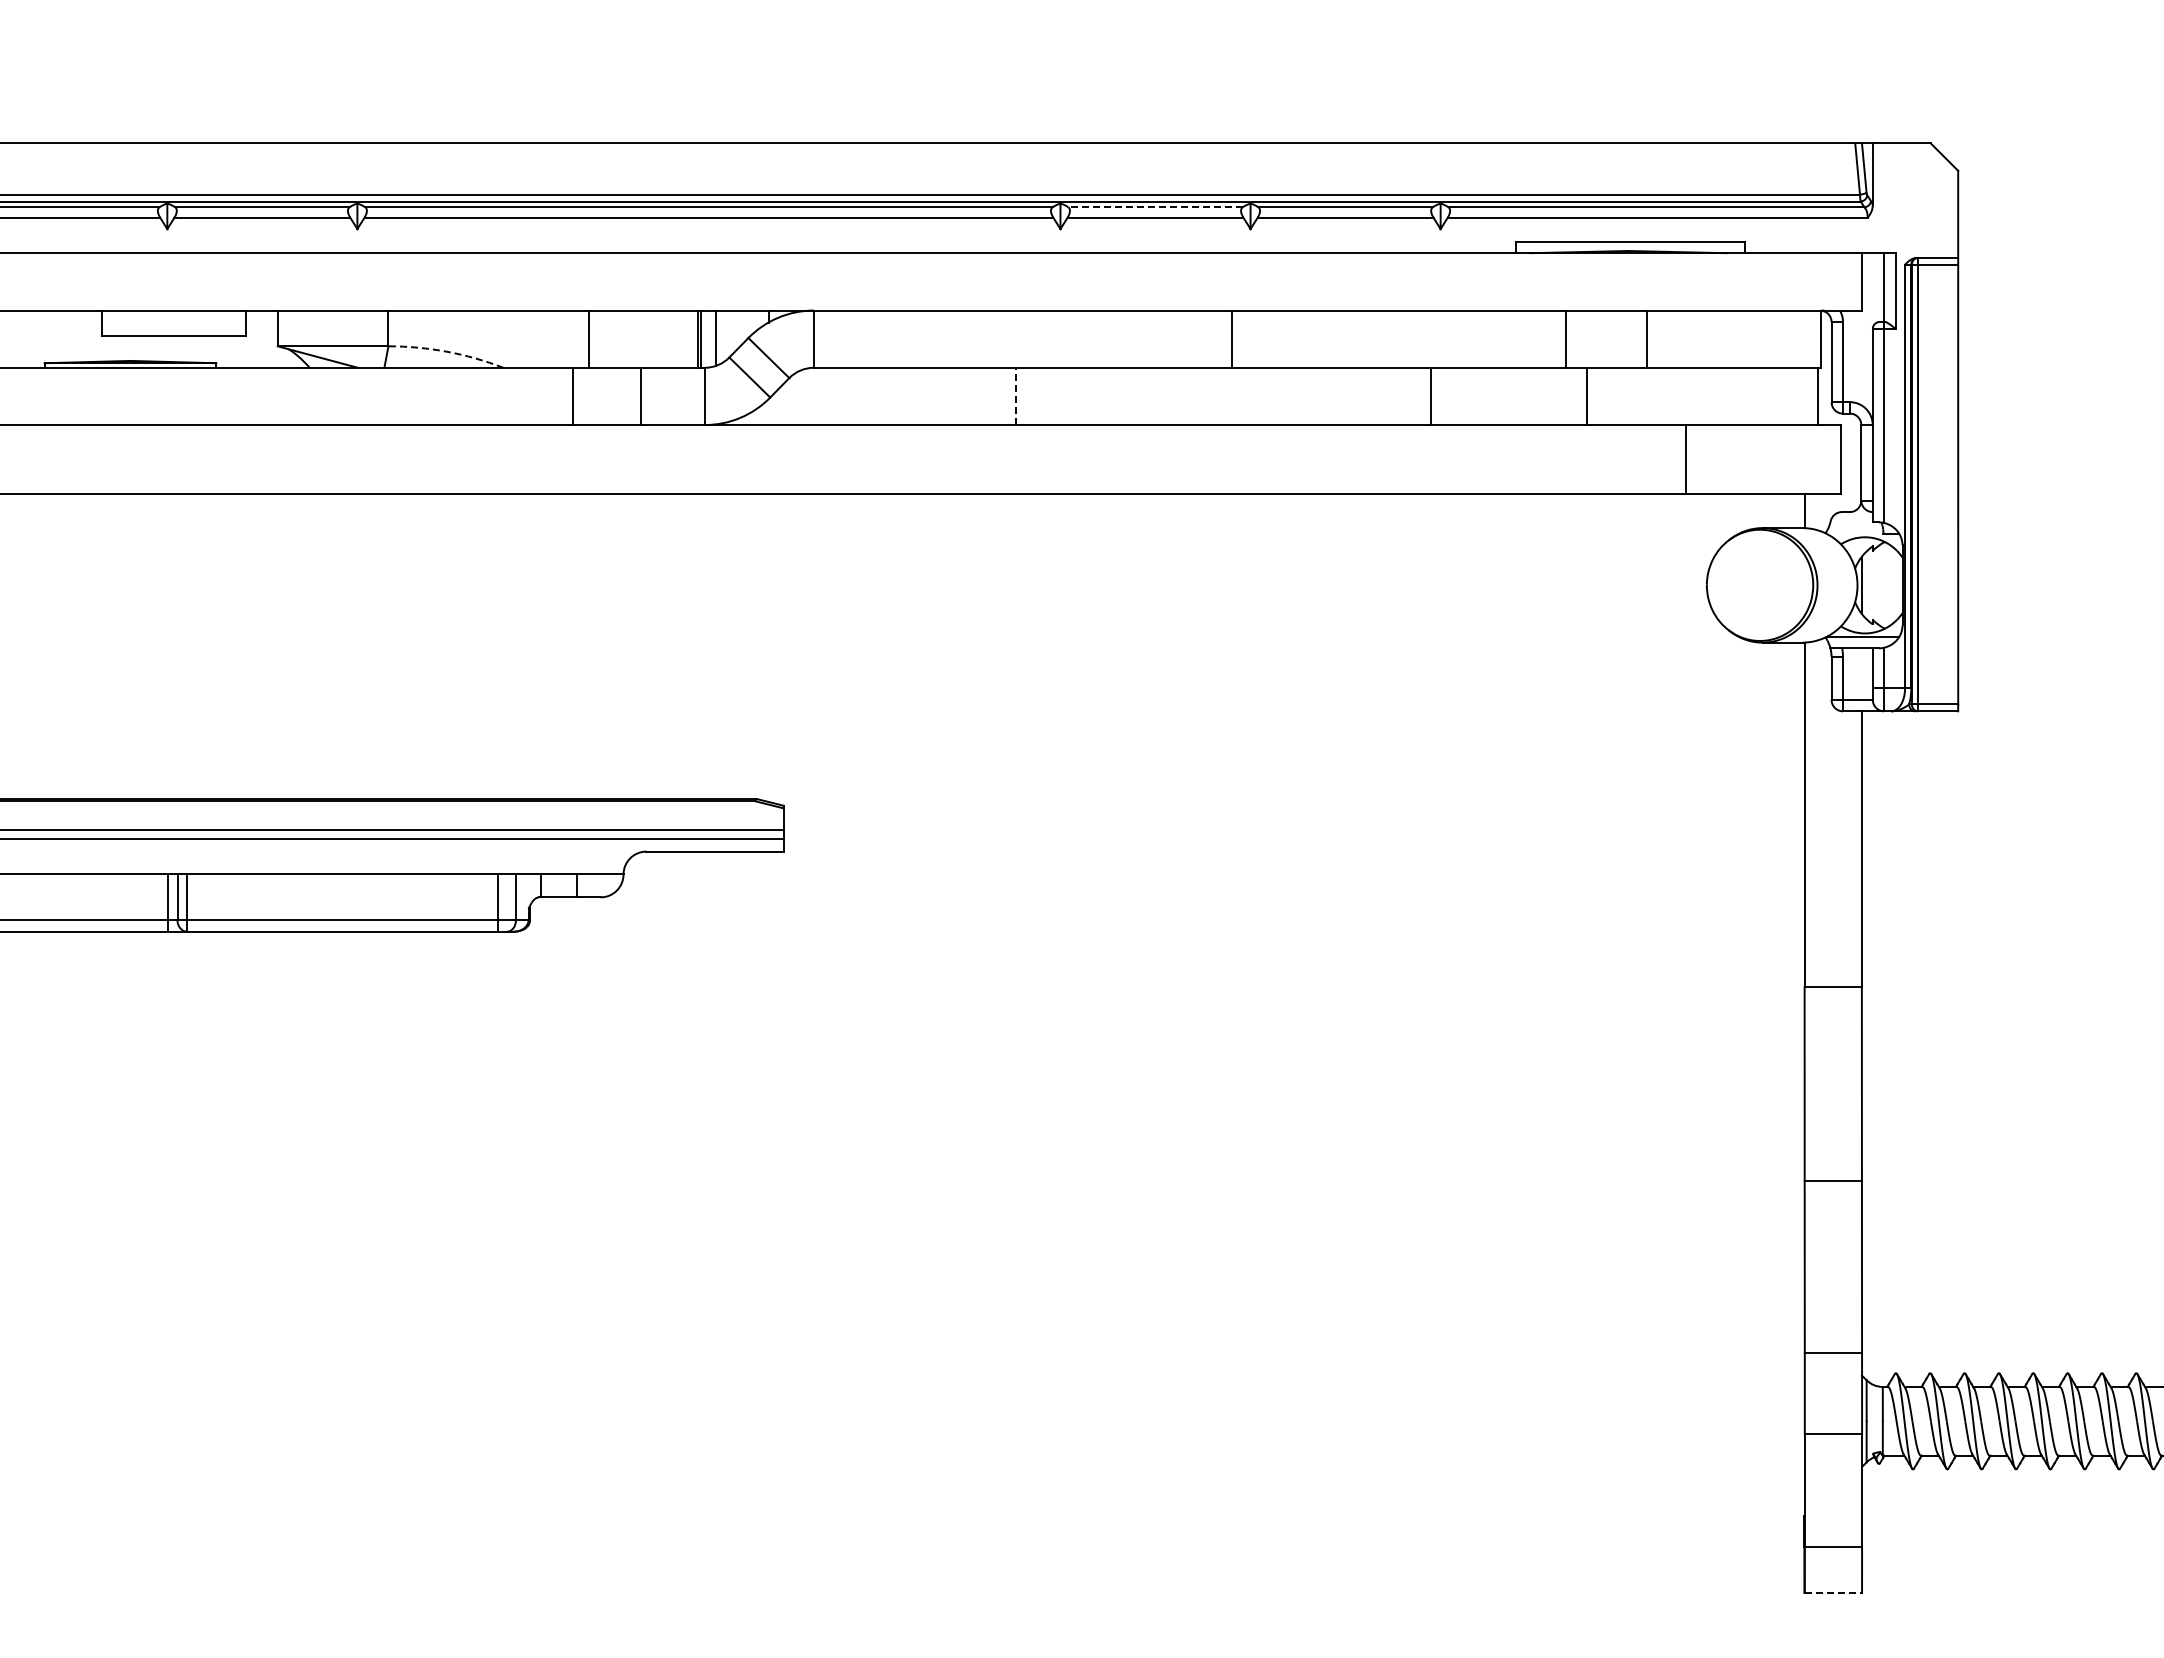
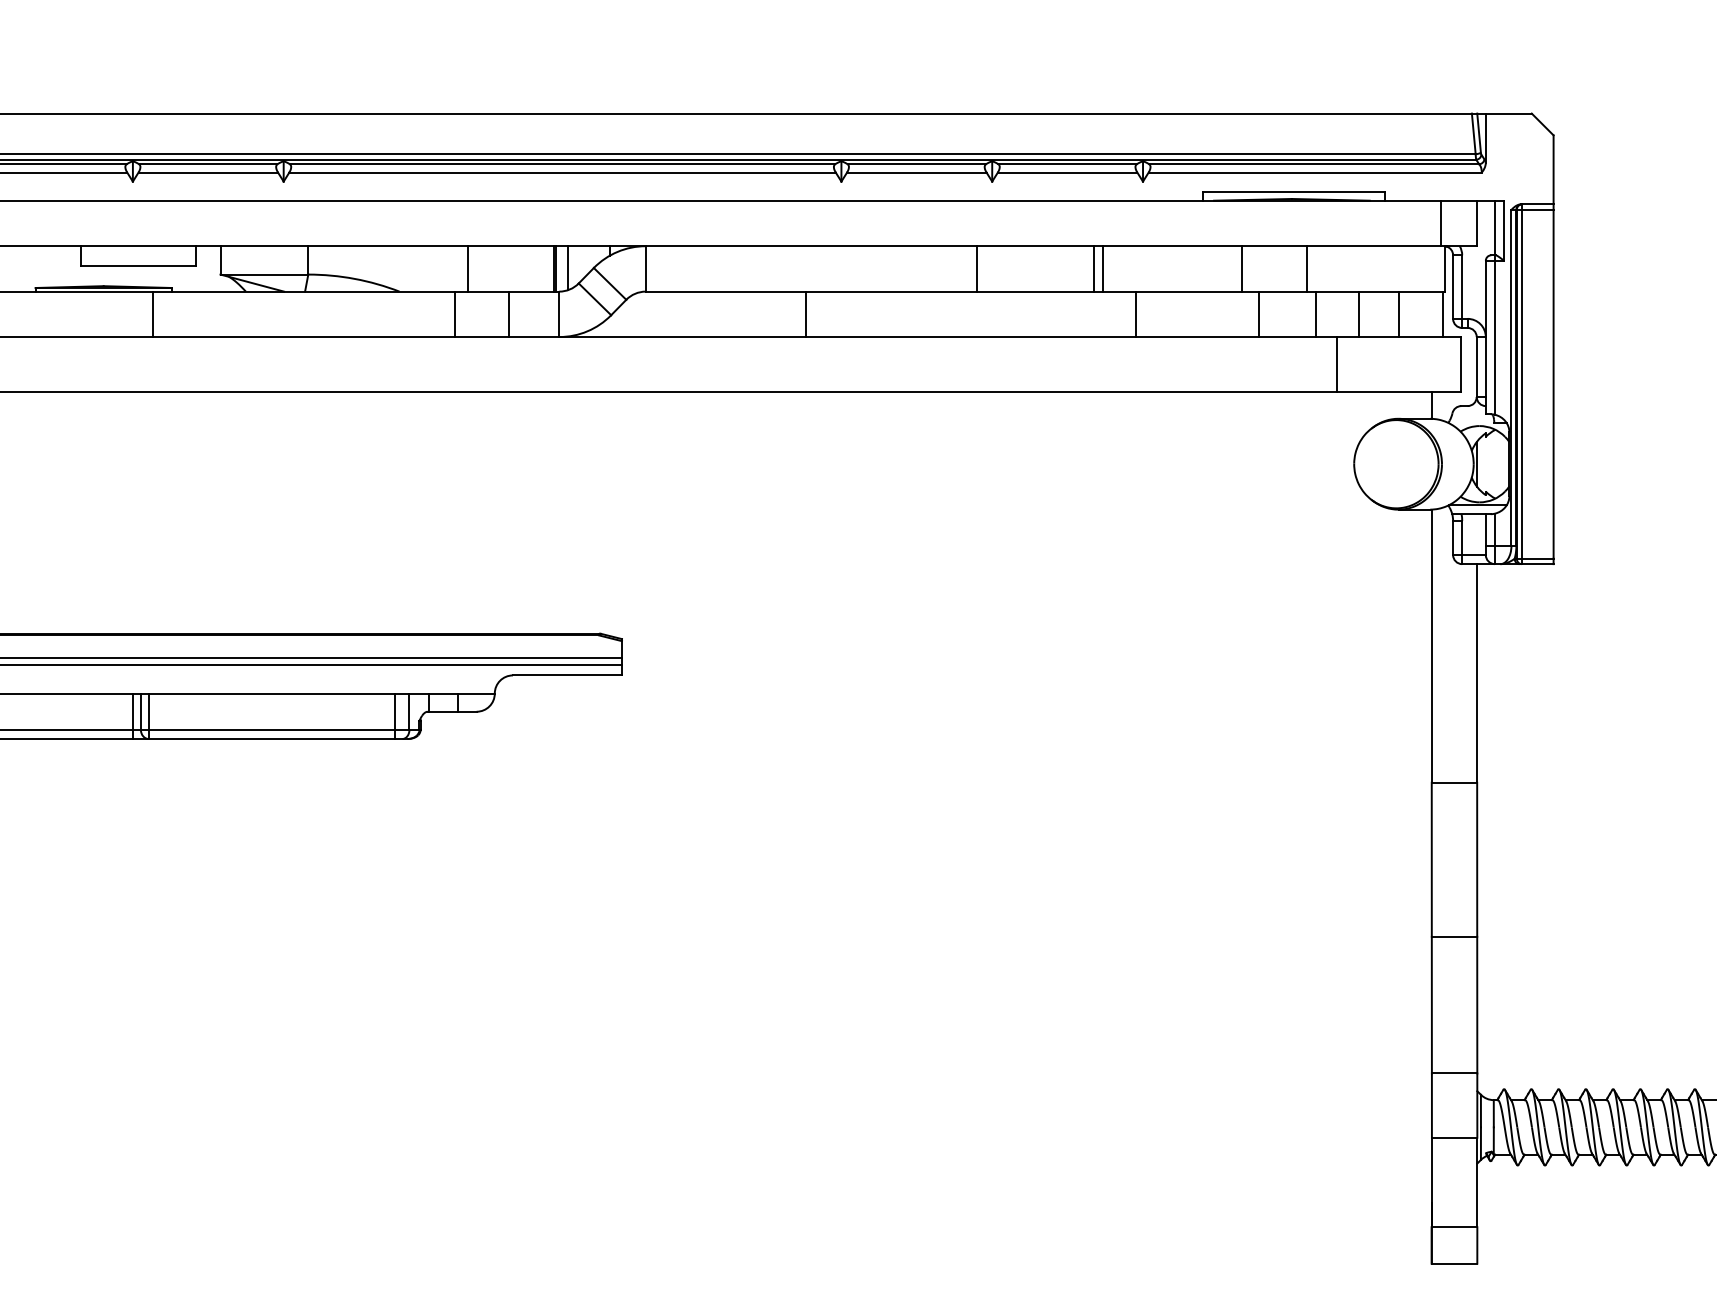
line: (1155, 207) -> (916, 164), dashed -> solid
line: (1816, 281) -> (1441, 223), added
line: (1378, 338) -> (1093, 268), added
line: (1390, 338) -> (1103, 268), added
arc: (446, 351) -> (354, 278), dashed -> solid
line: (192, 396) -> (152, 314), added
line: (1015, 396) -> (805, 314), dashed -> solid
line: (1659, 396) -> (1316, 314), added
line: (1713, 396) -> (1359, 314), added
line: (1762, 396) -> (1398, 314), added
line: (1833, 1593) -> (1454, 1263), dashed -> solid

